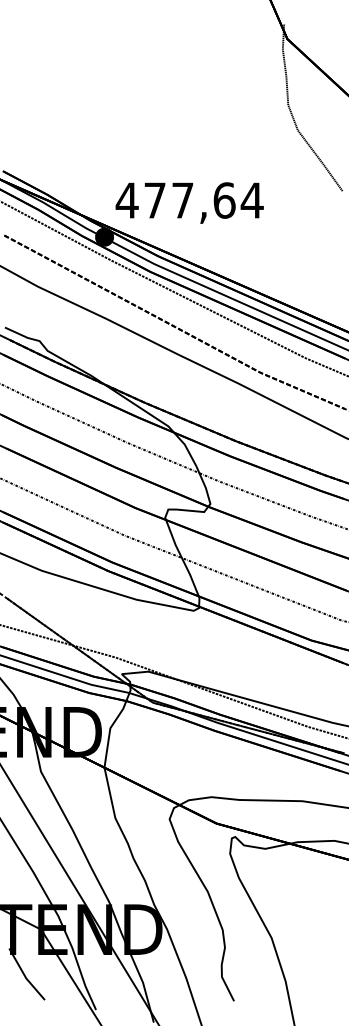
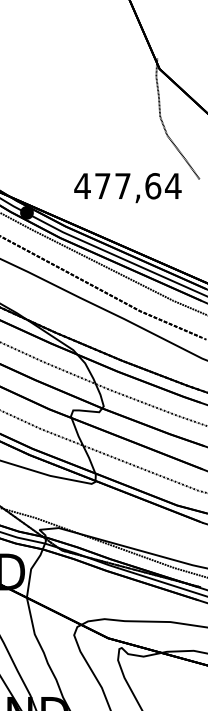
text: (189, 202) -> (127, 187), moved

